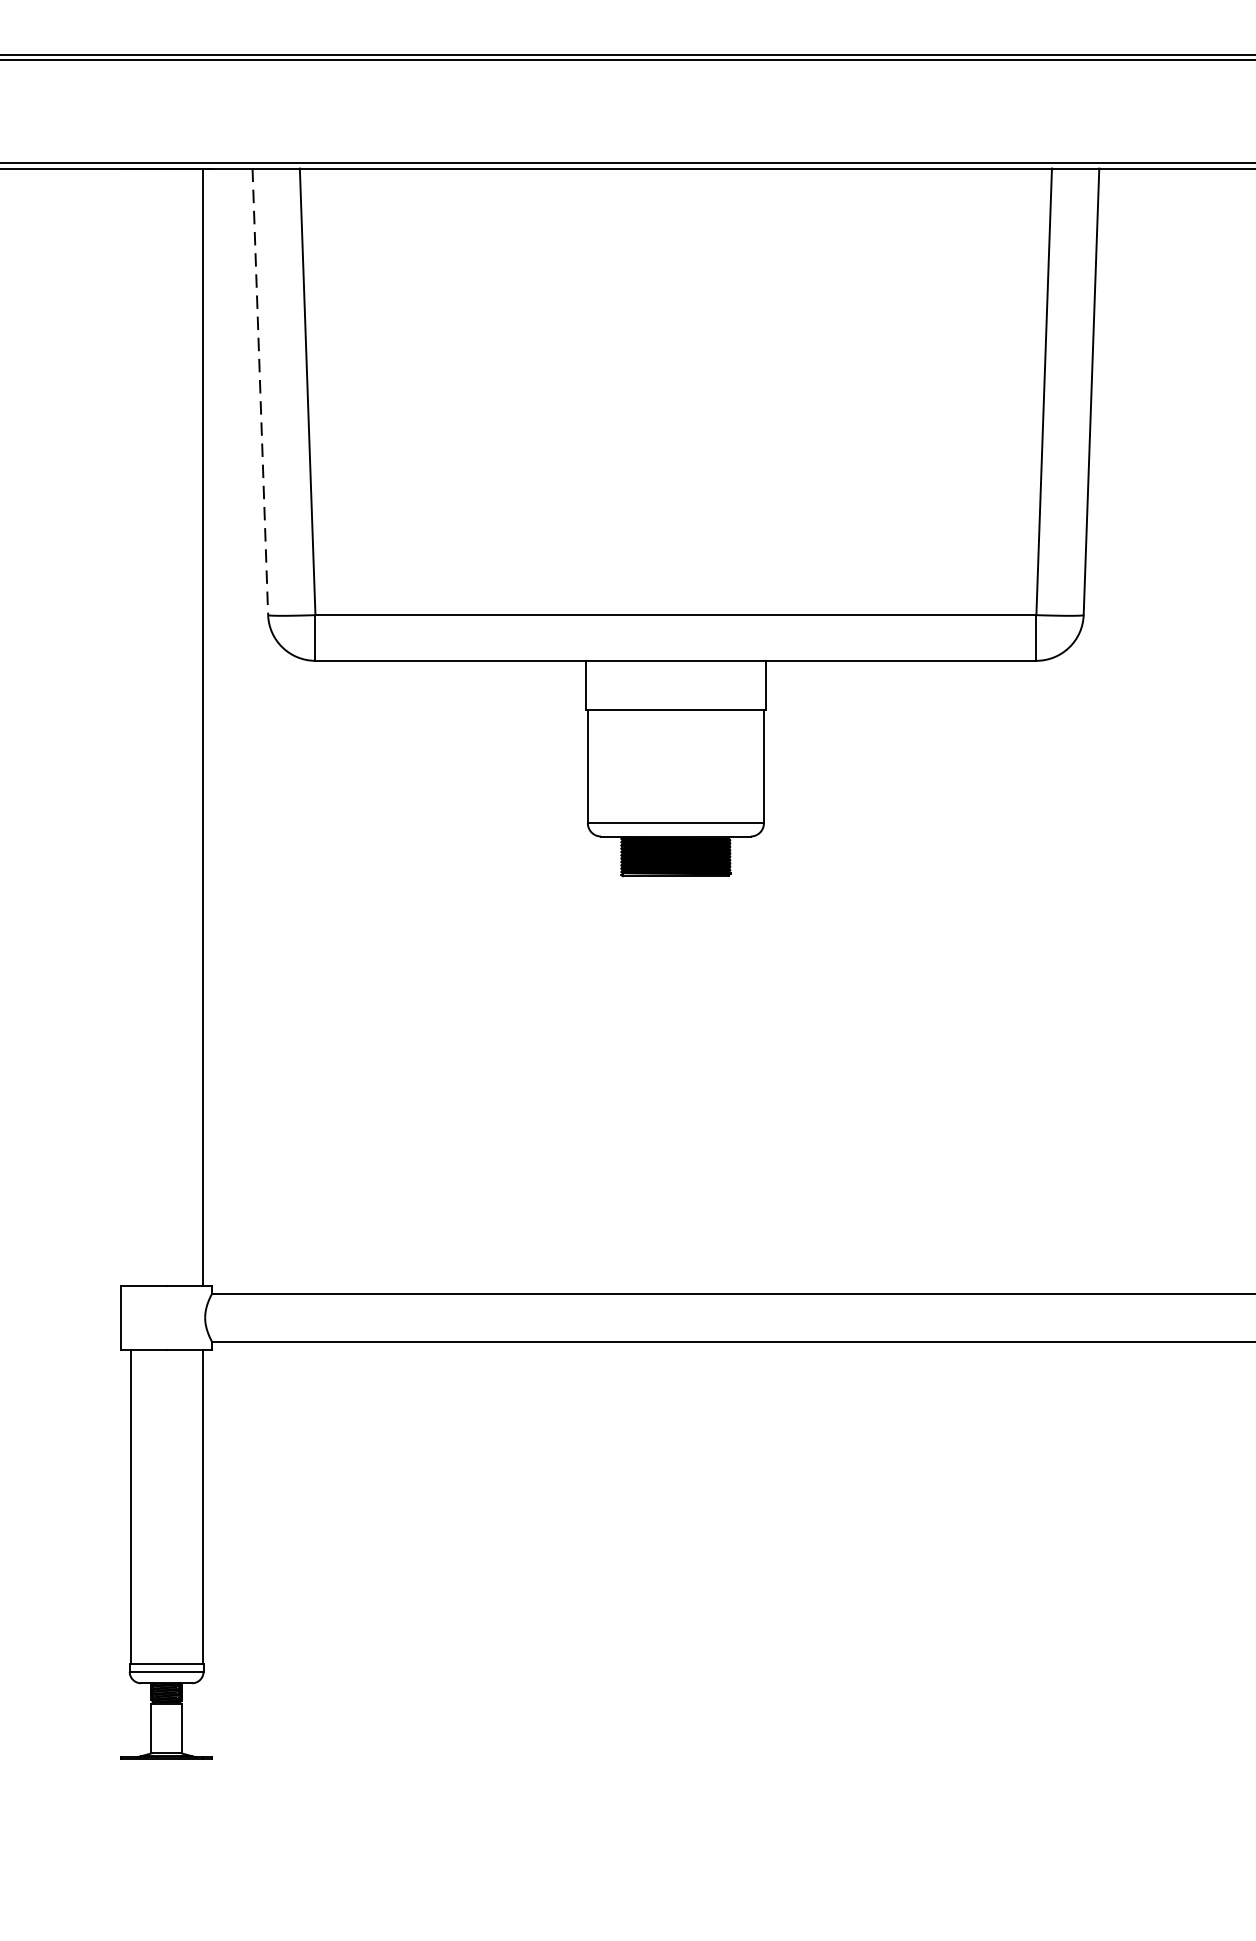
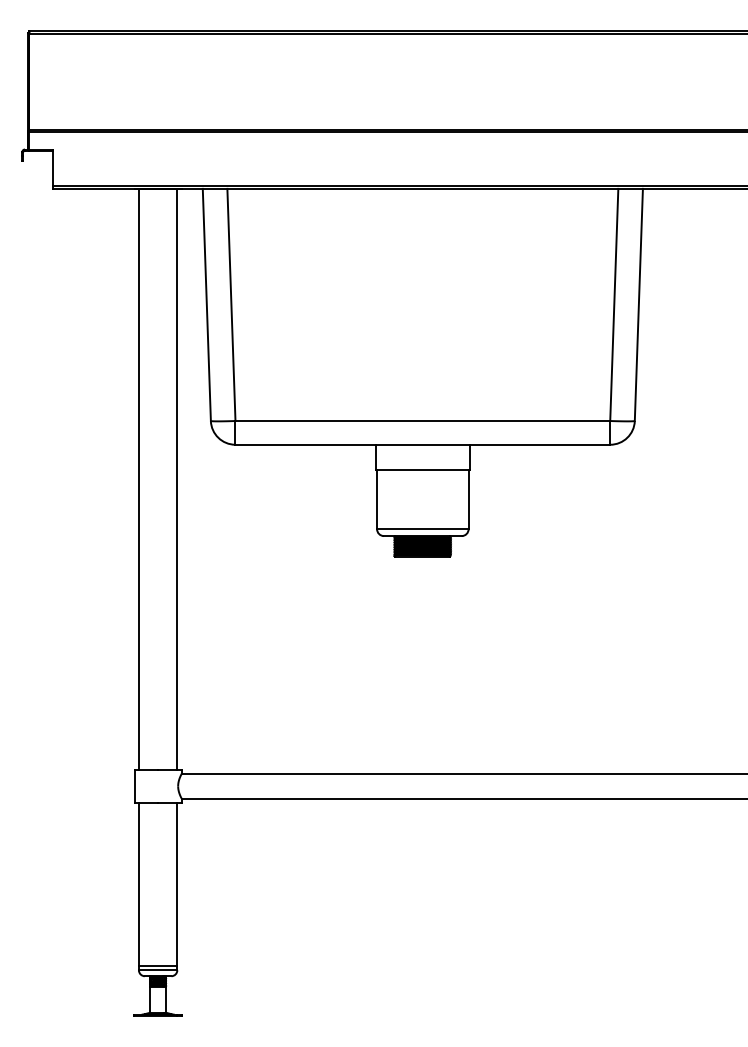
line: (259, 392) -> (206, 305), dashed -> solid
line: (130, 727) -> (139, 479), added

